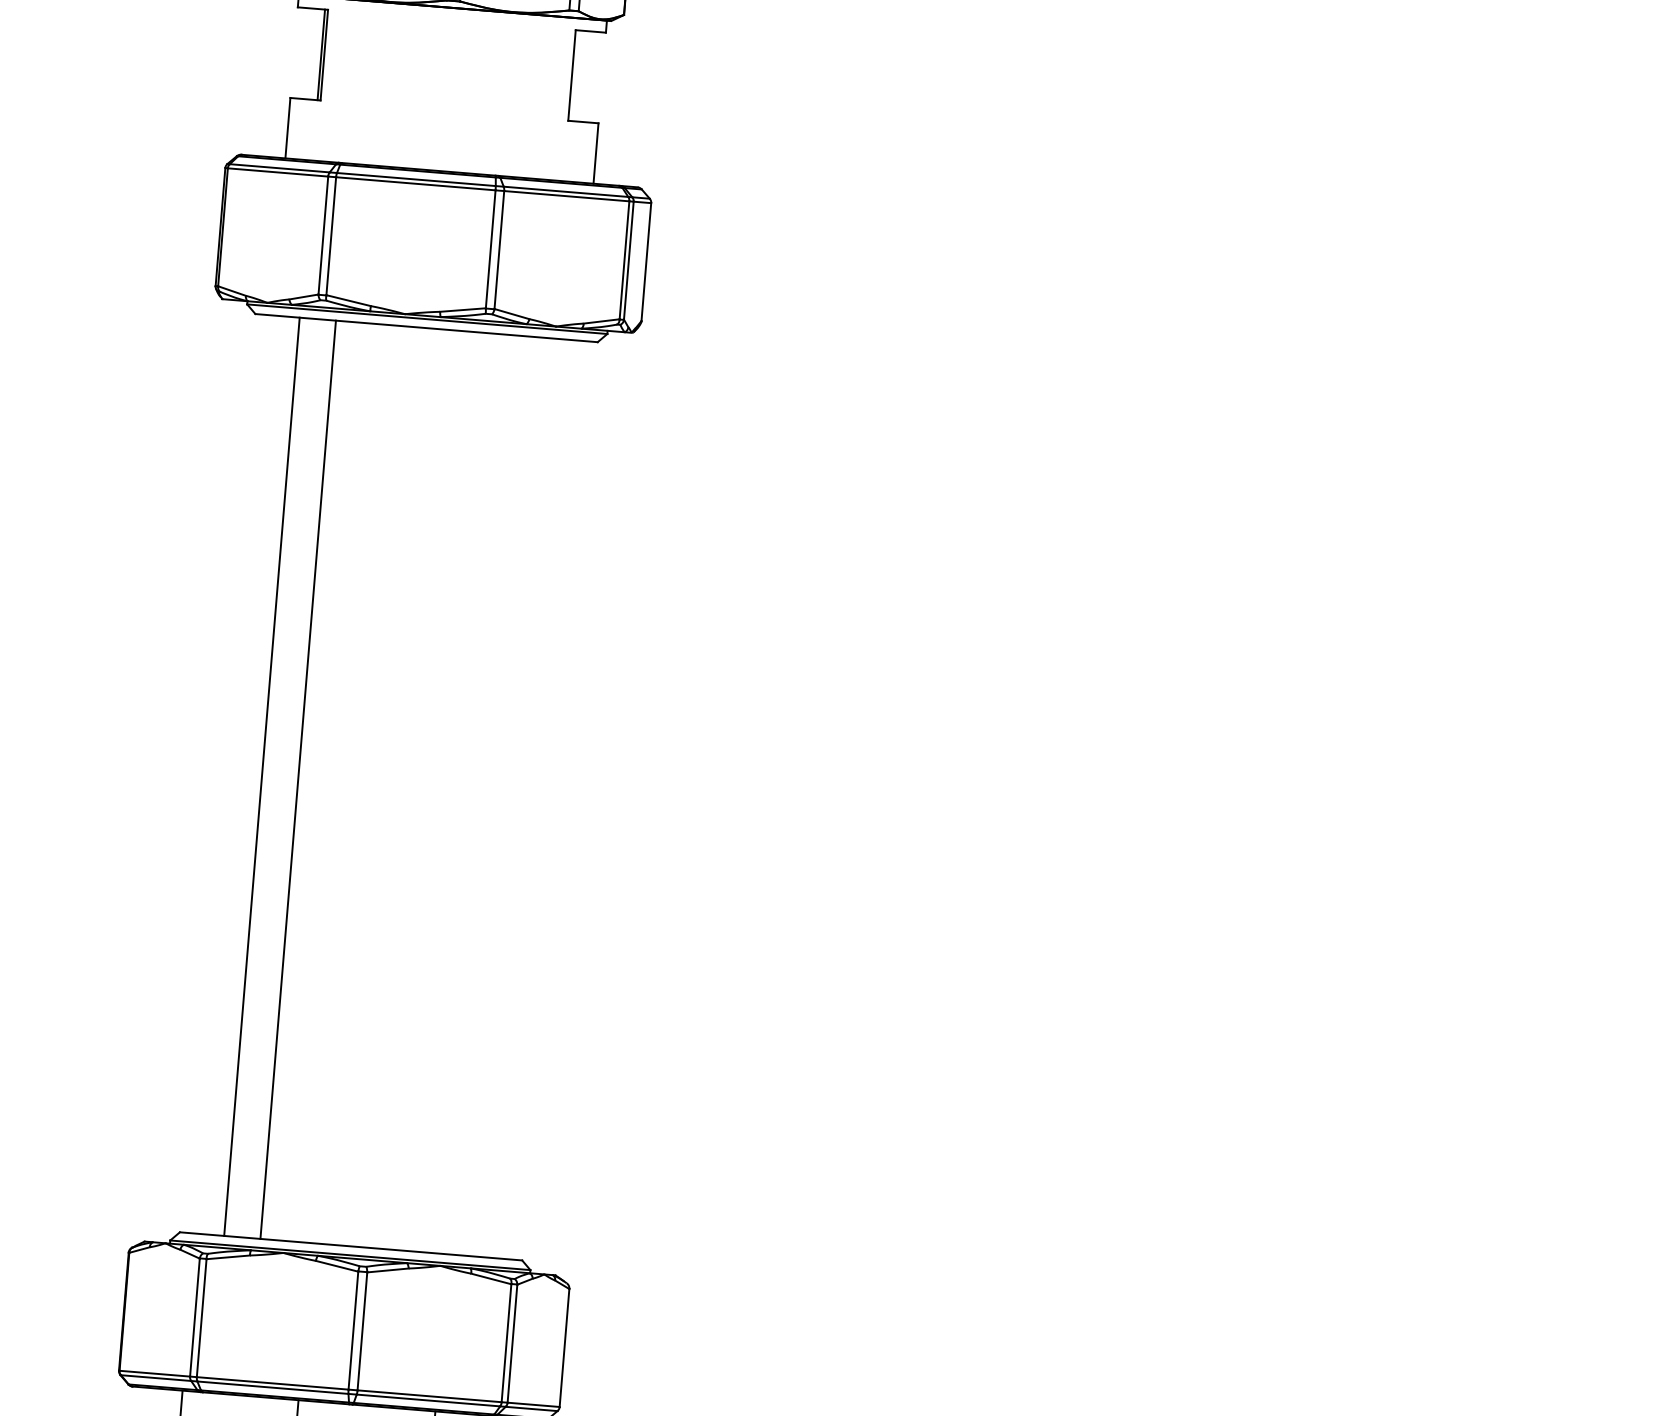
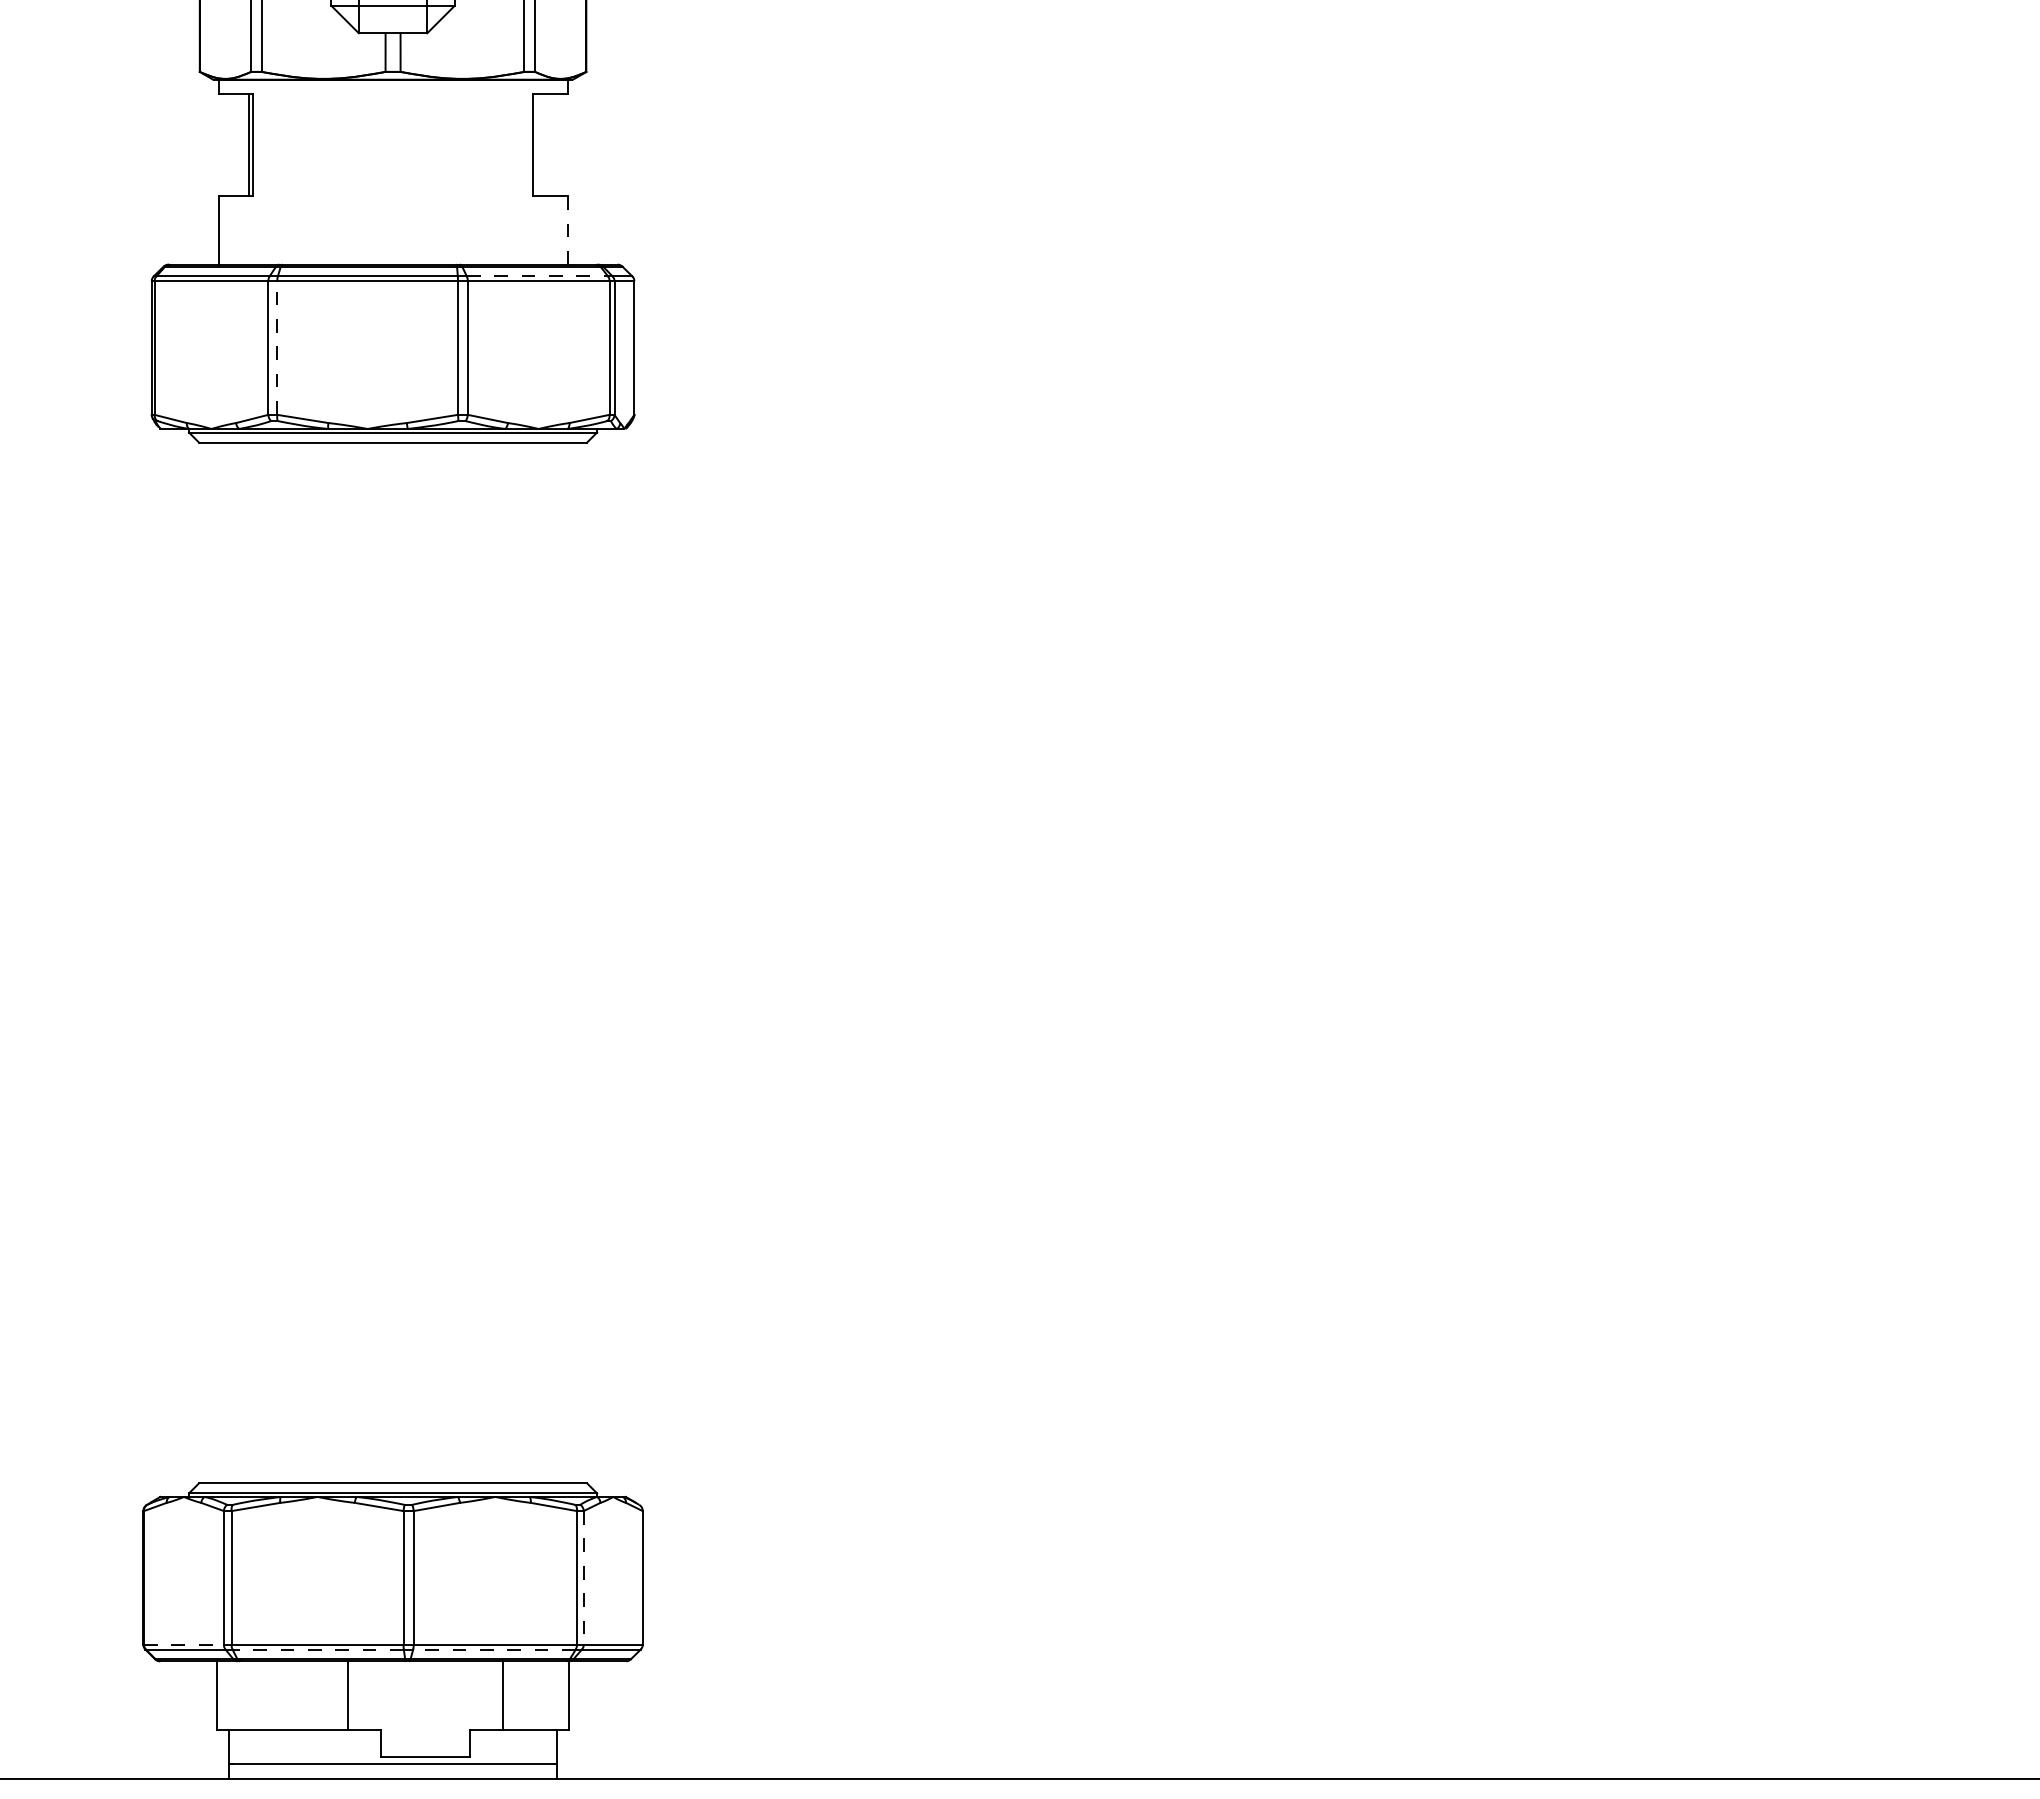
line: (595, 152) -> (567, 229), solid -> dashed
line: (566, 191) -> (537, 276), solid -> dashed
line: (331, 236) -> (277, 348), solid -> dashed
line: (262, 776) -> (249, 962), removed
line: (298, 779) -> (290, 962), removed
line: (512, 1343) -> (583, 1577), solid -> dashed
line: (154, 1373) -> (183, 1644), solid -> dashed
line: (273, 1387) -> (318, 1649), solid -> dashed
line: (427, 1400) -> (493, 1649), solid -> dashed

